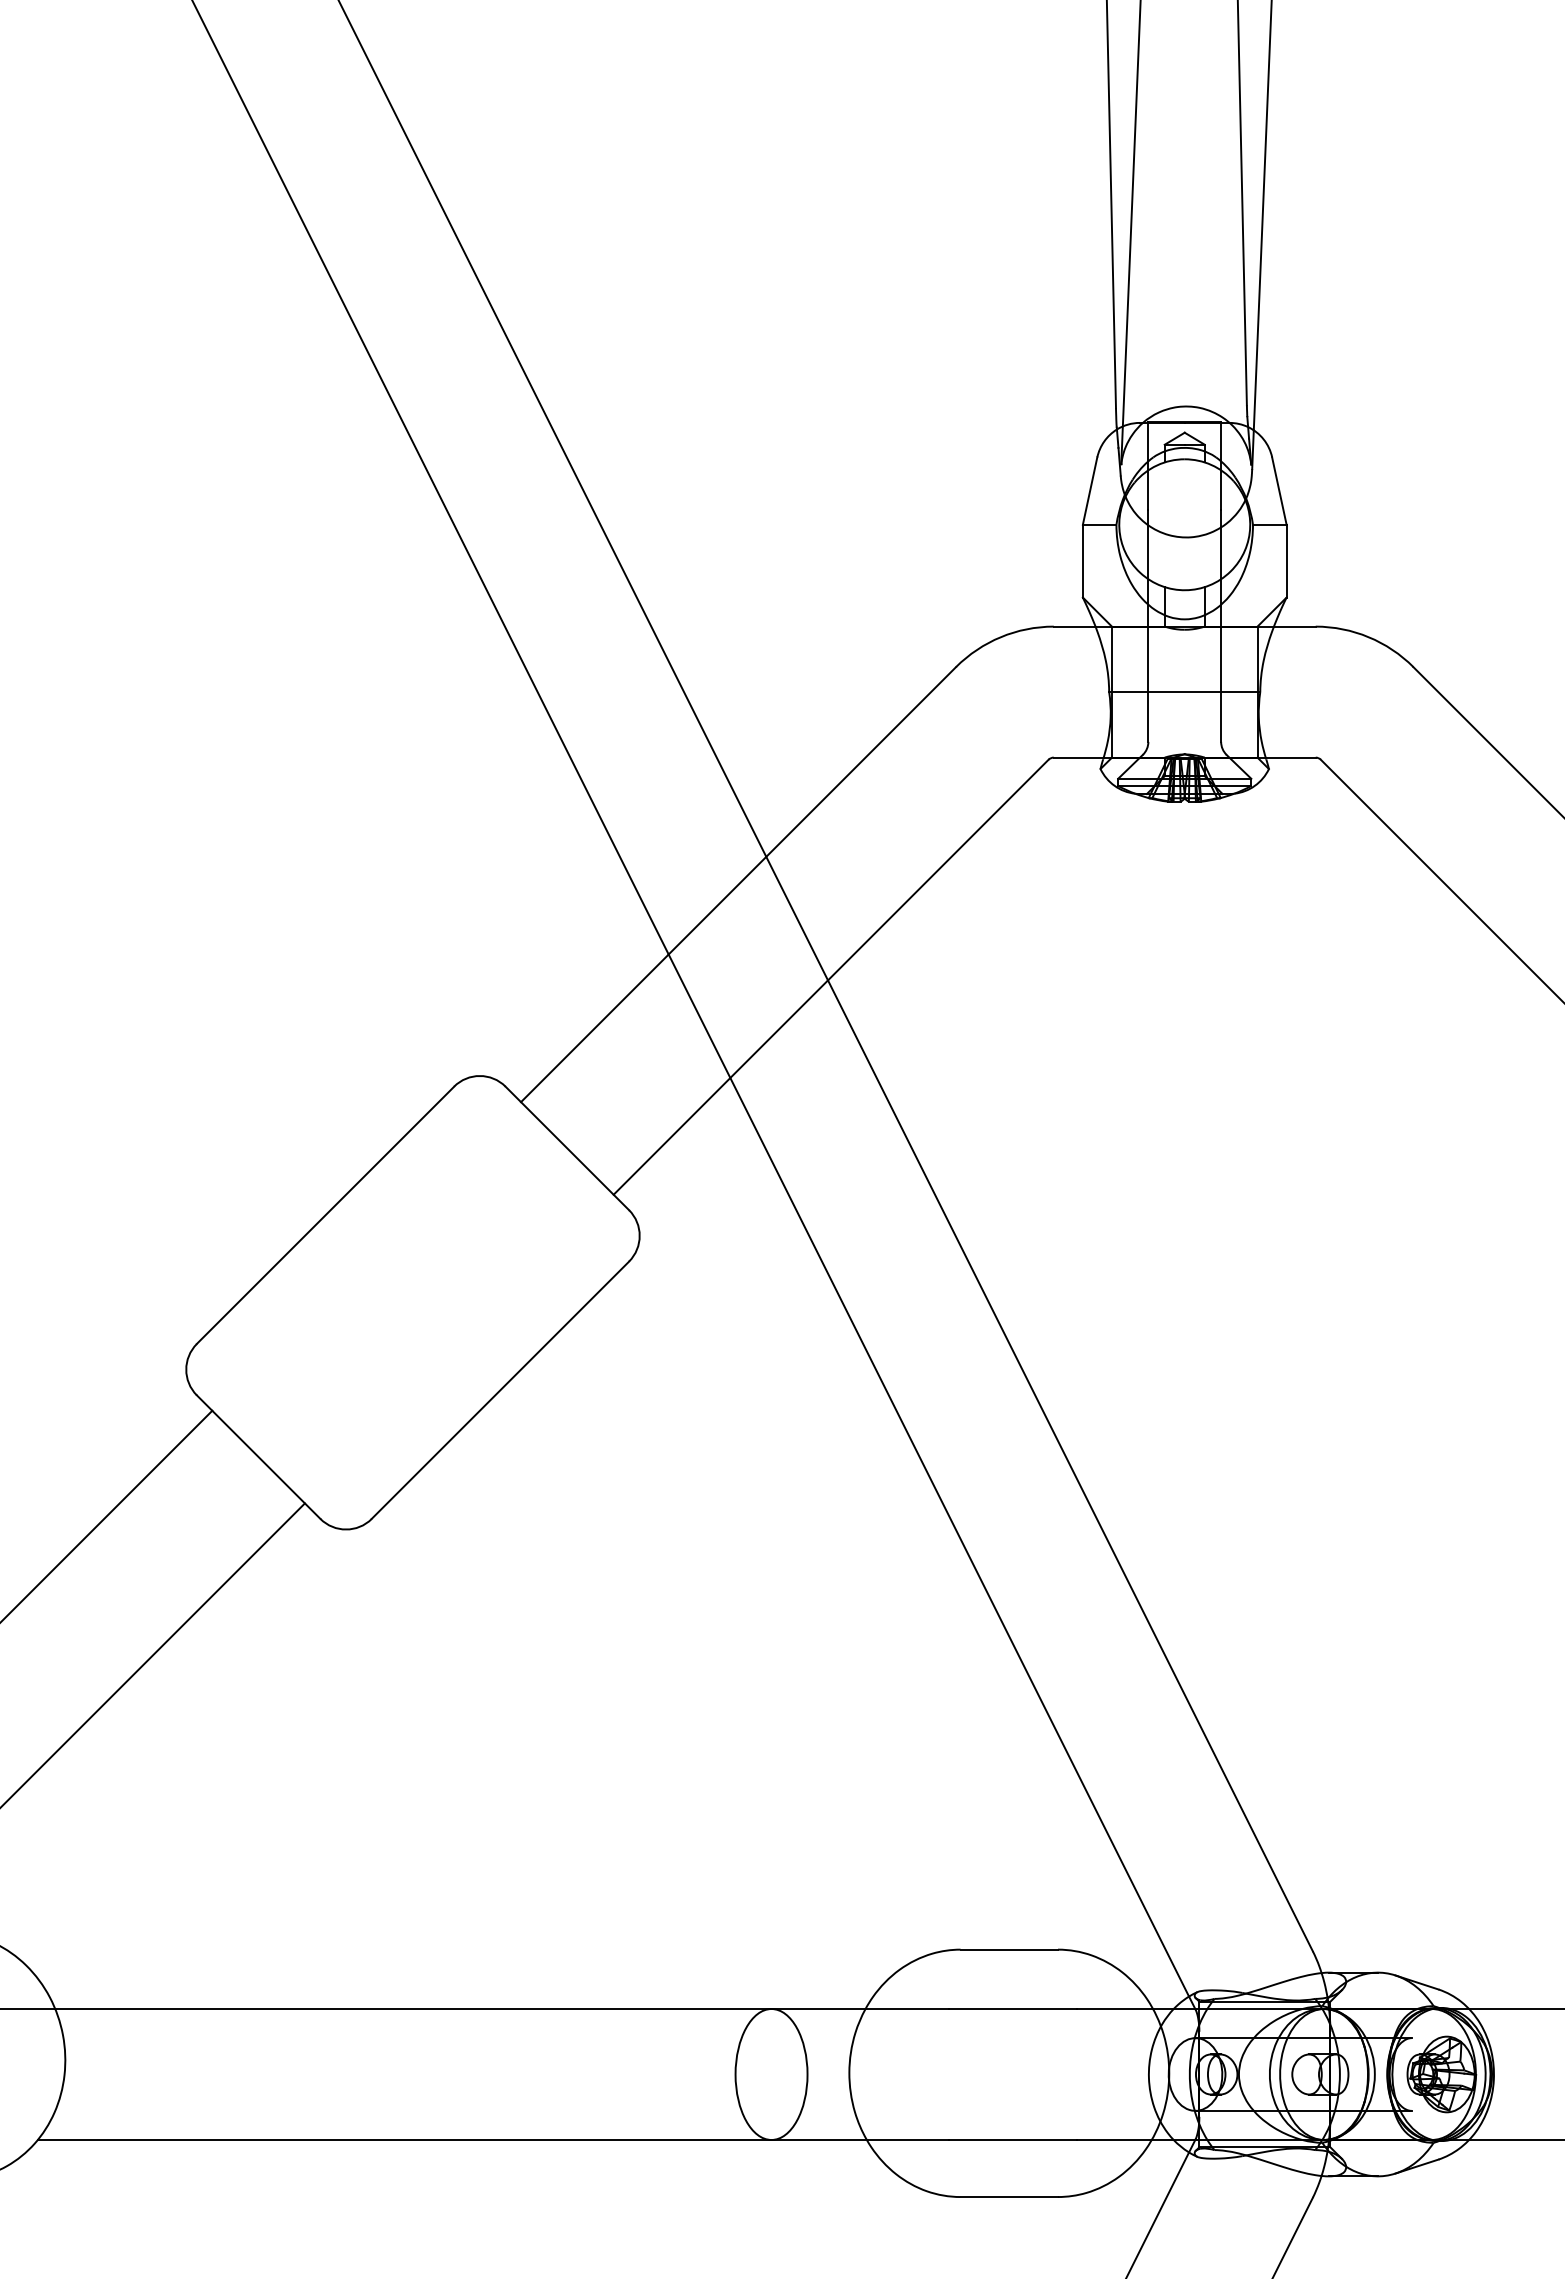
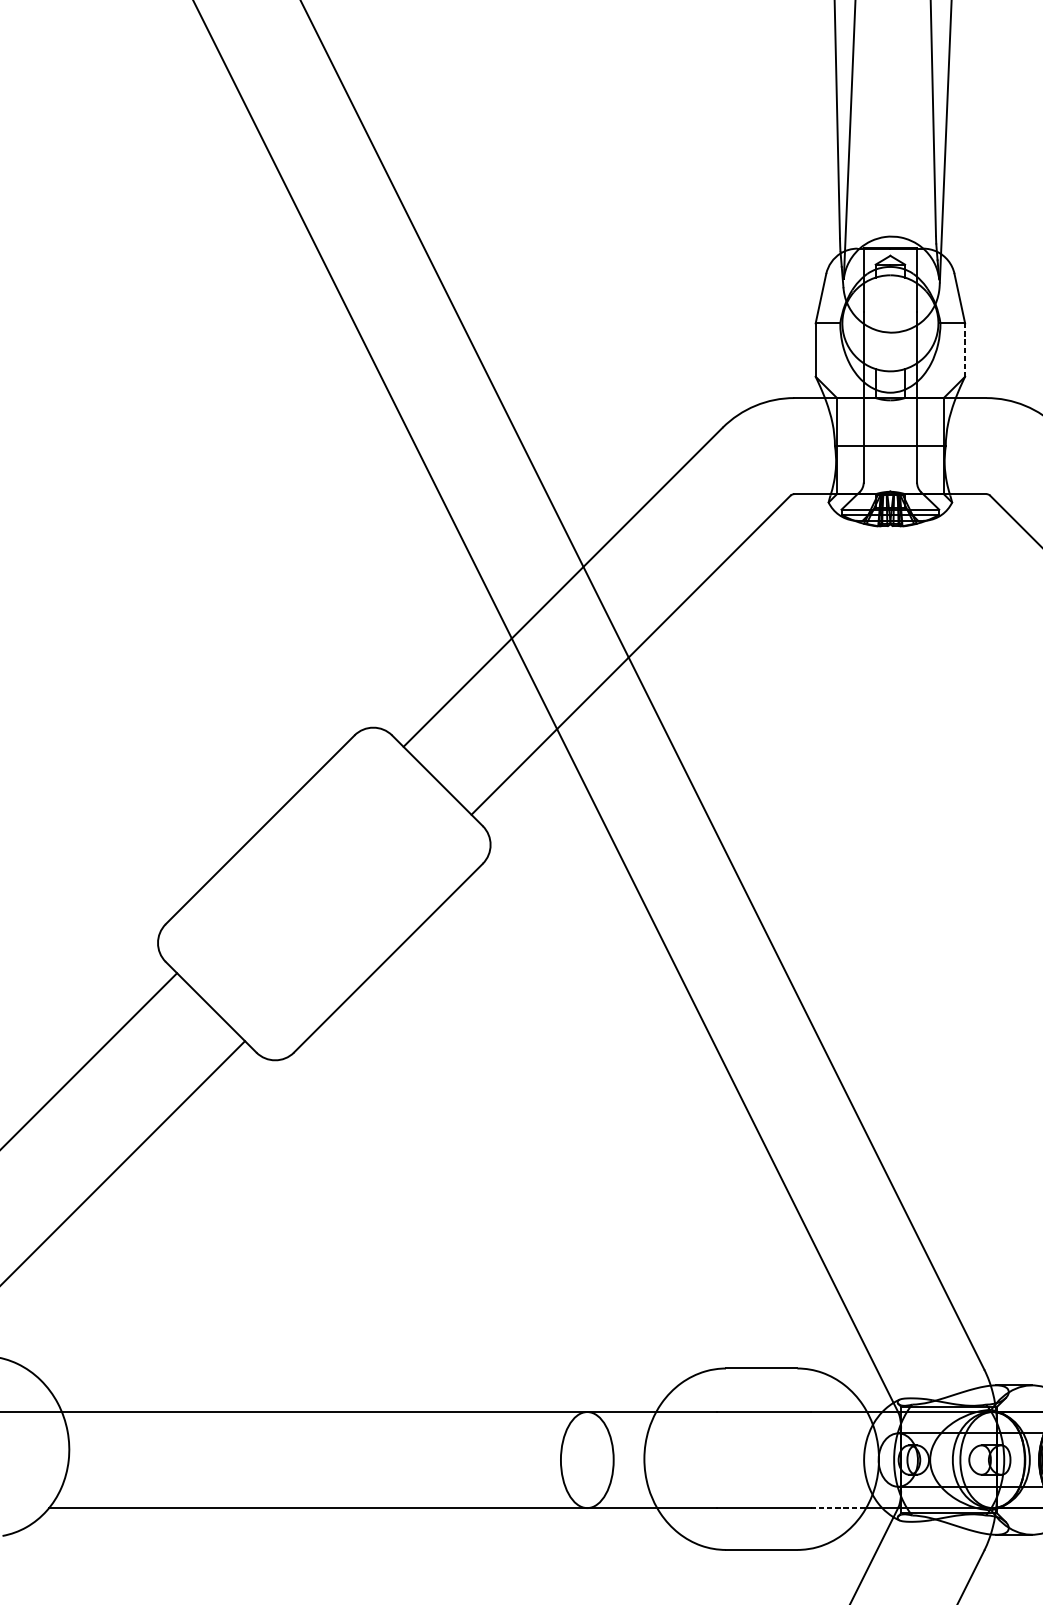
line: (1286, 561) -> (965, 350), solid -> dashed
line: (1114, 2139) -> (838, 1507), solid -> dashed

